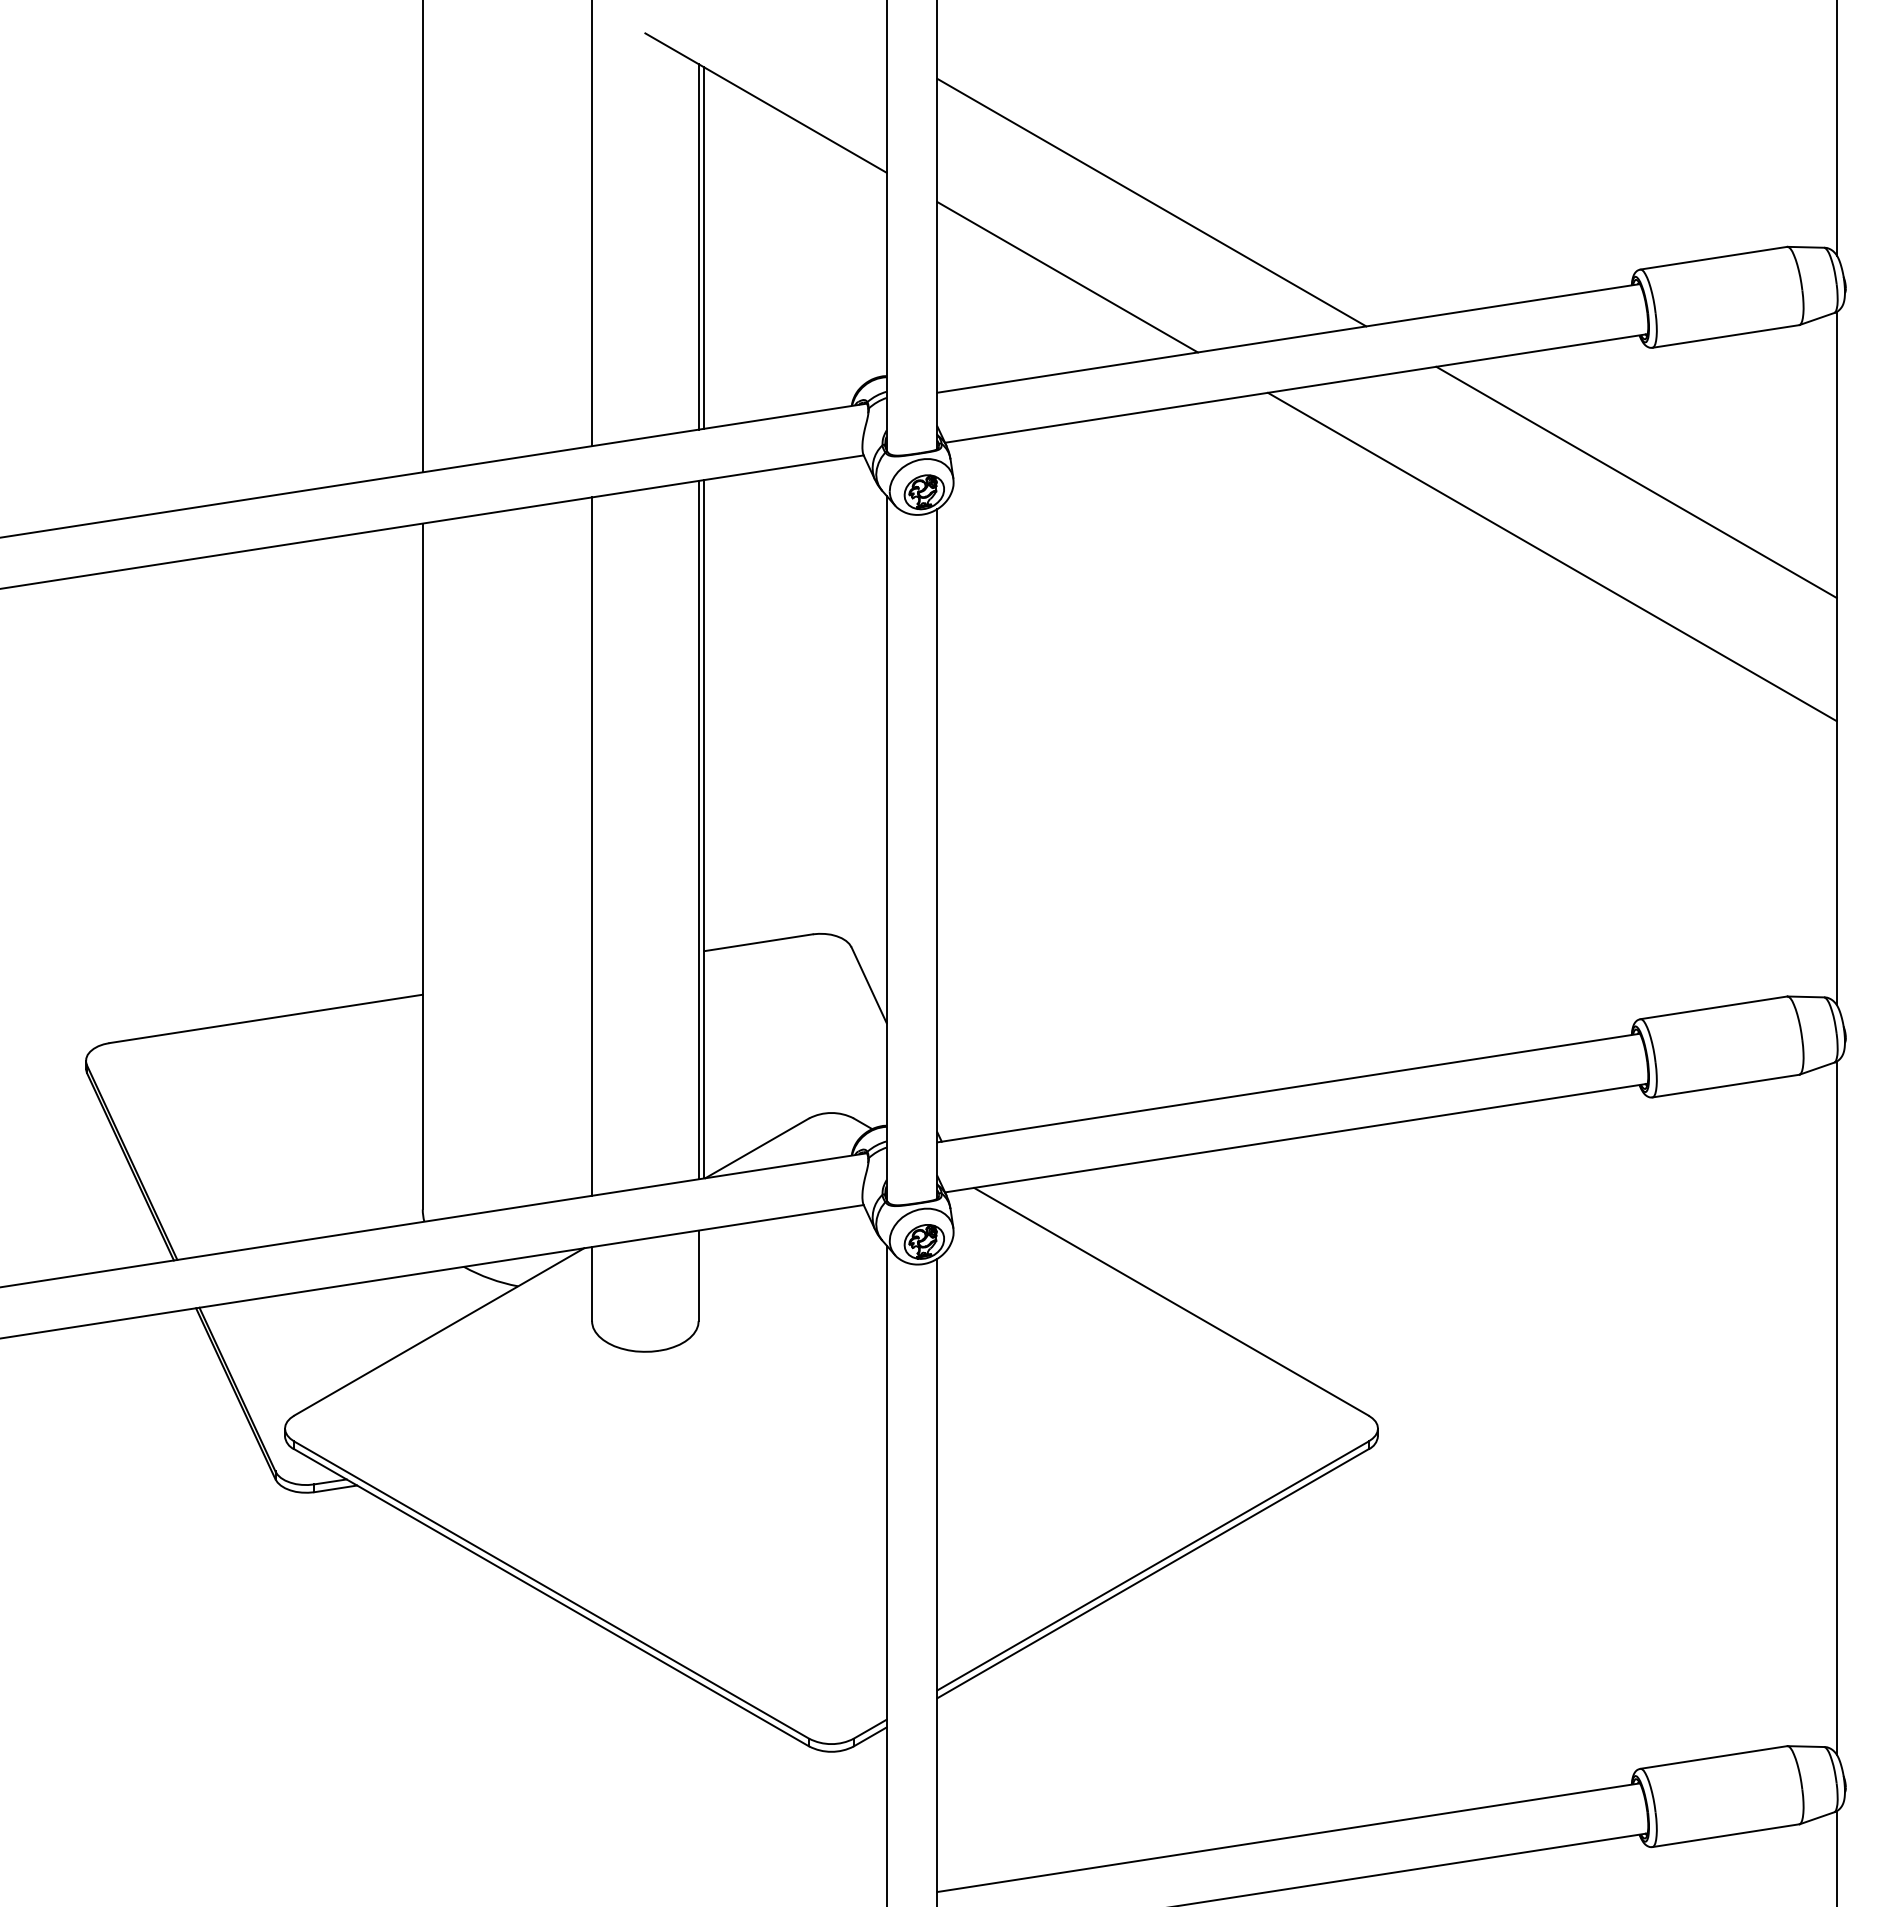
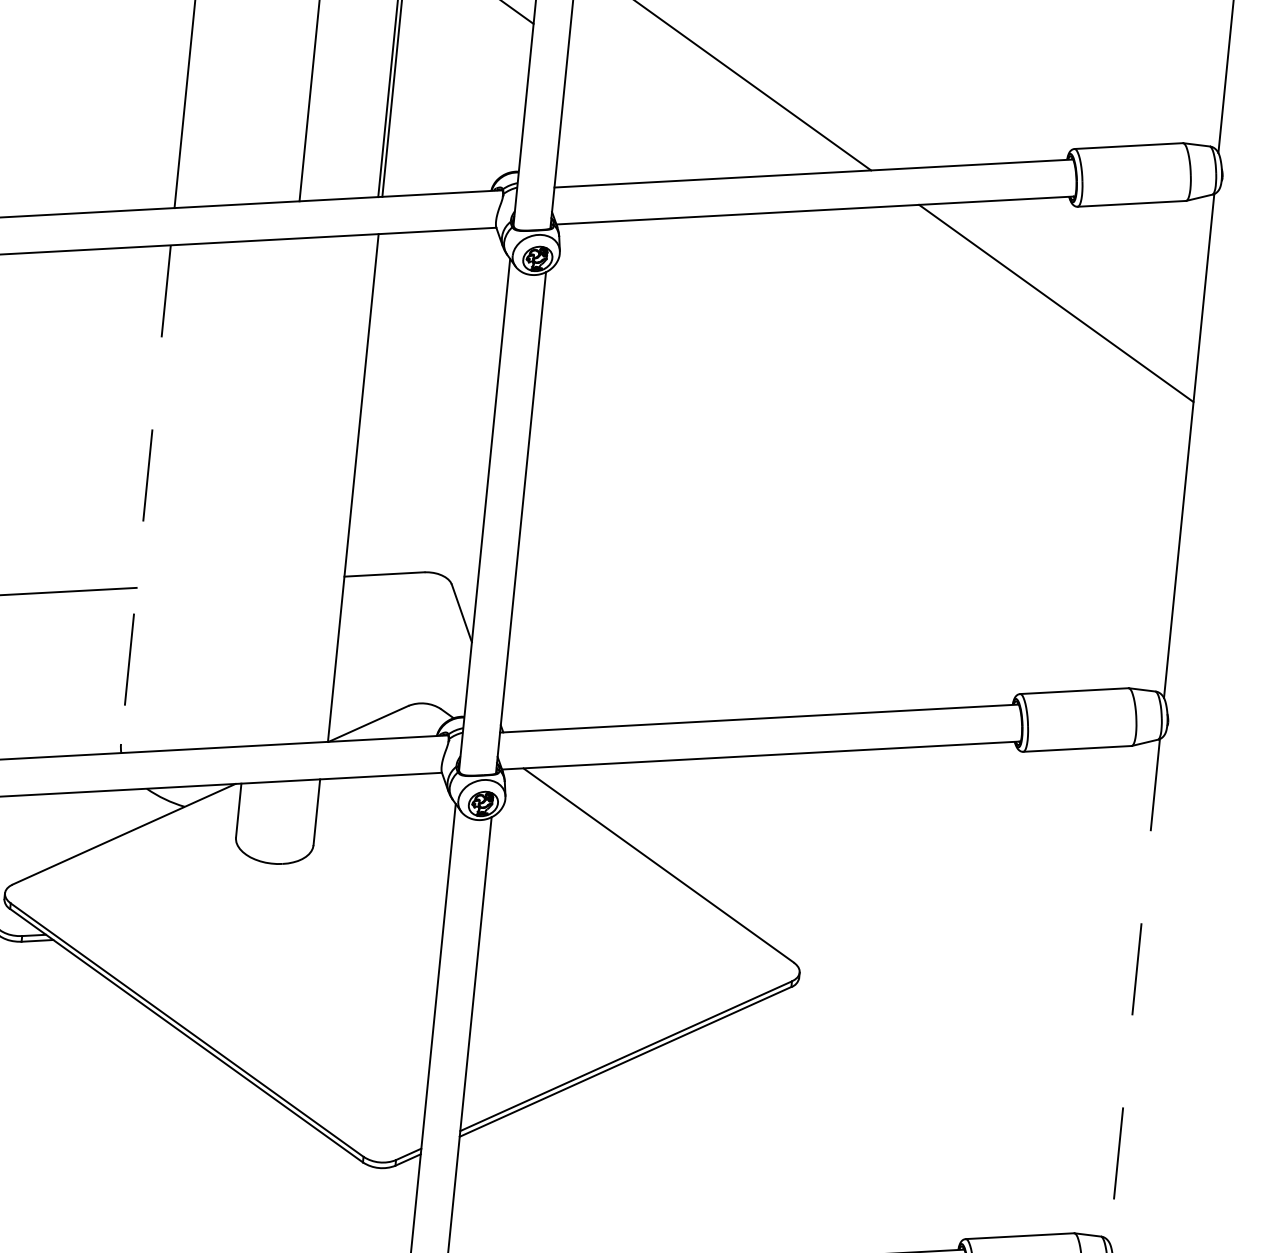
line: (1067, 277) -> (657, 113), removed
line: (1552, 556) -> (989, 351), removed
line: (698, 829) -> (349, 487), removed
line: (592, 846) -> (270, 492), removed
line: (422, 866) -> (145, 494), solid -> dashed
line: (1836, 1408) -> (1134, 991), solid -> dashed

